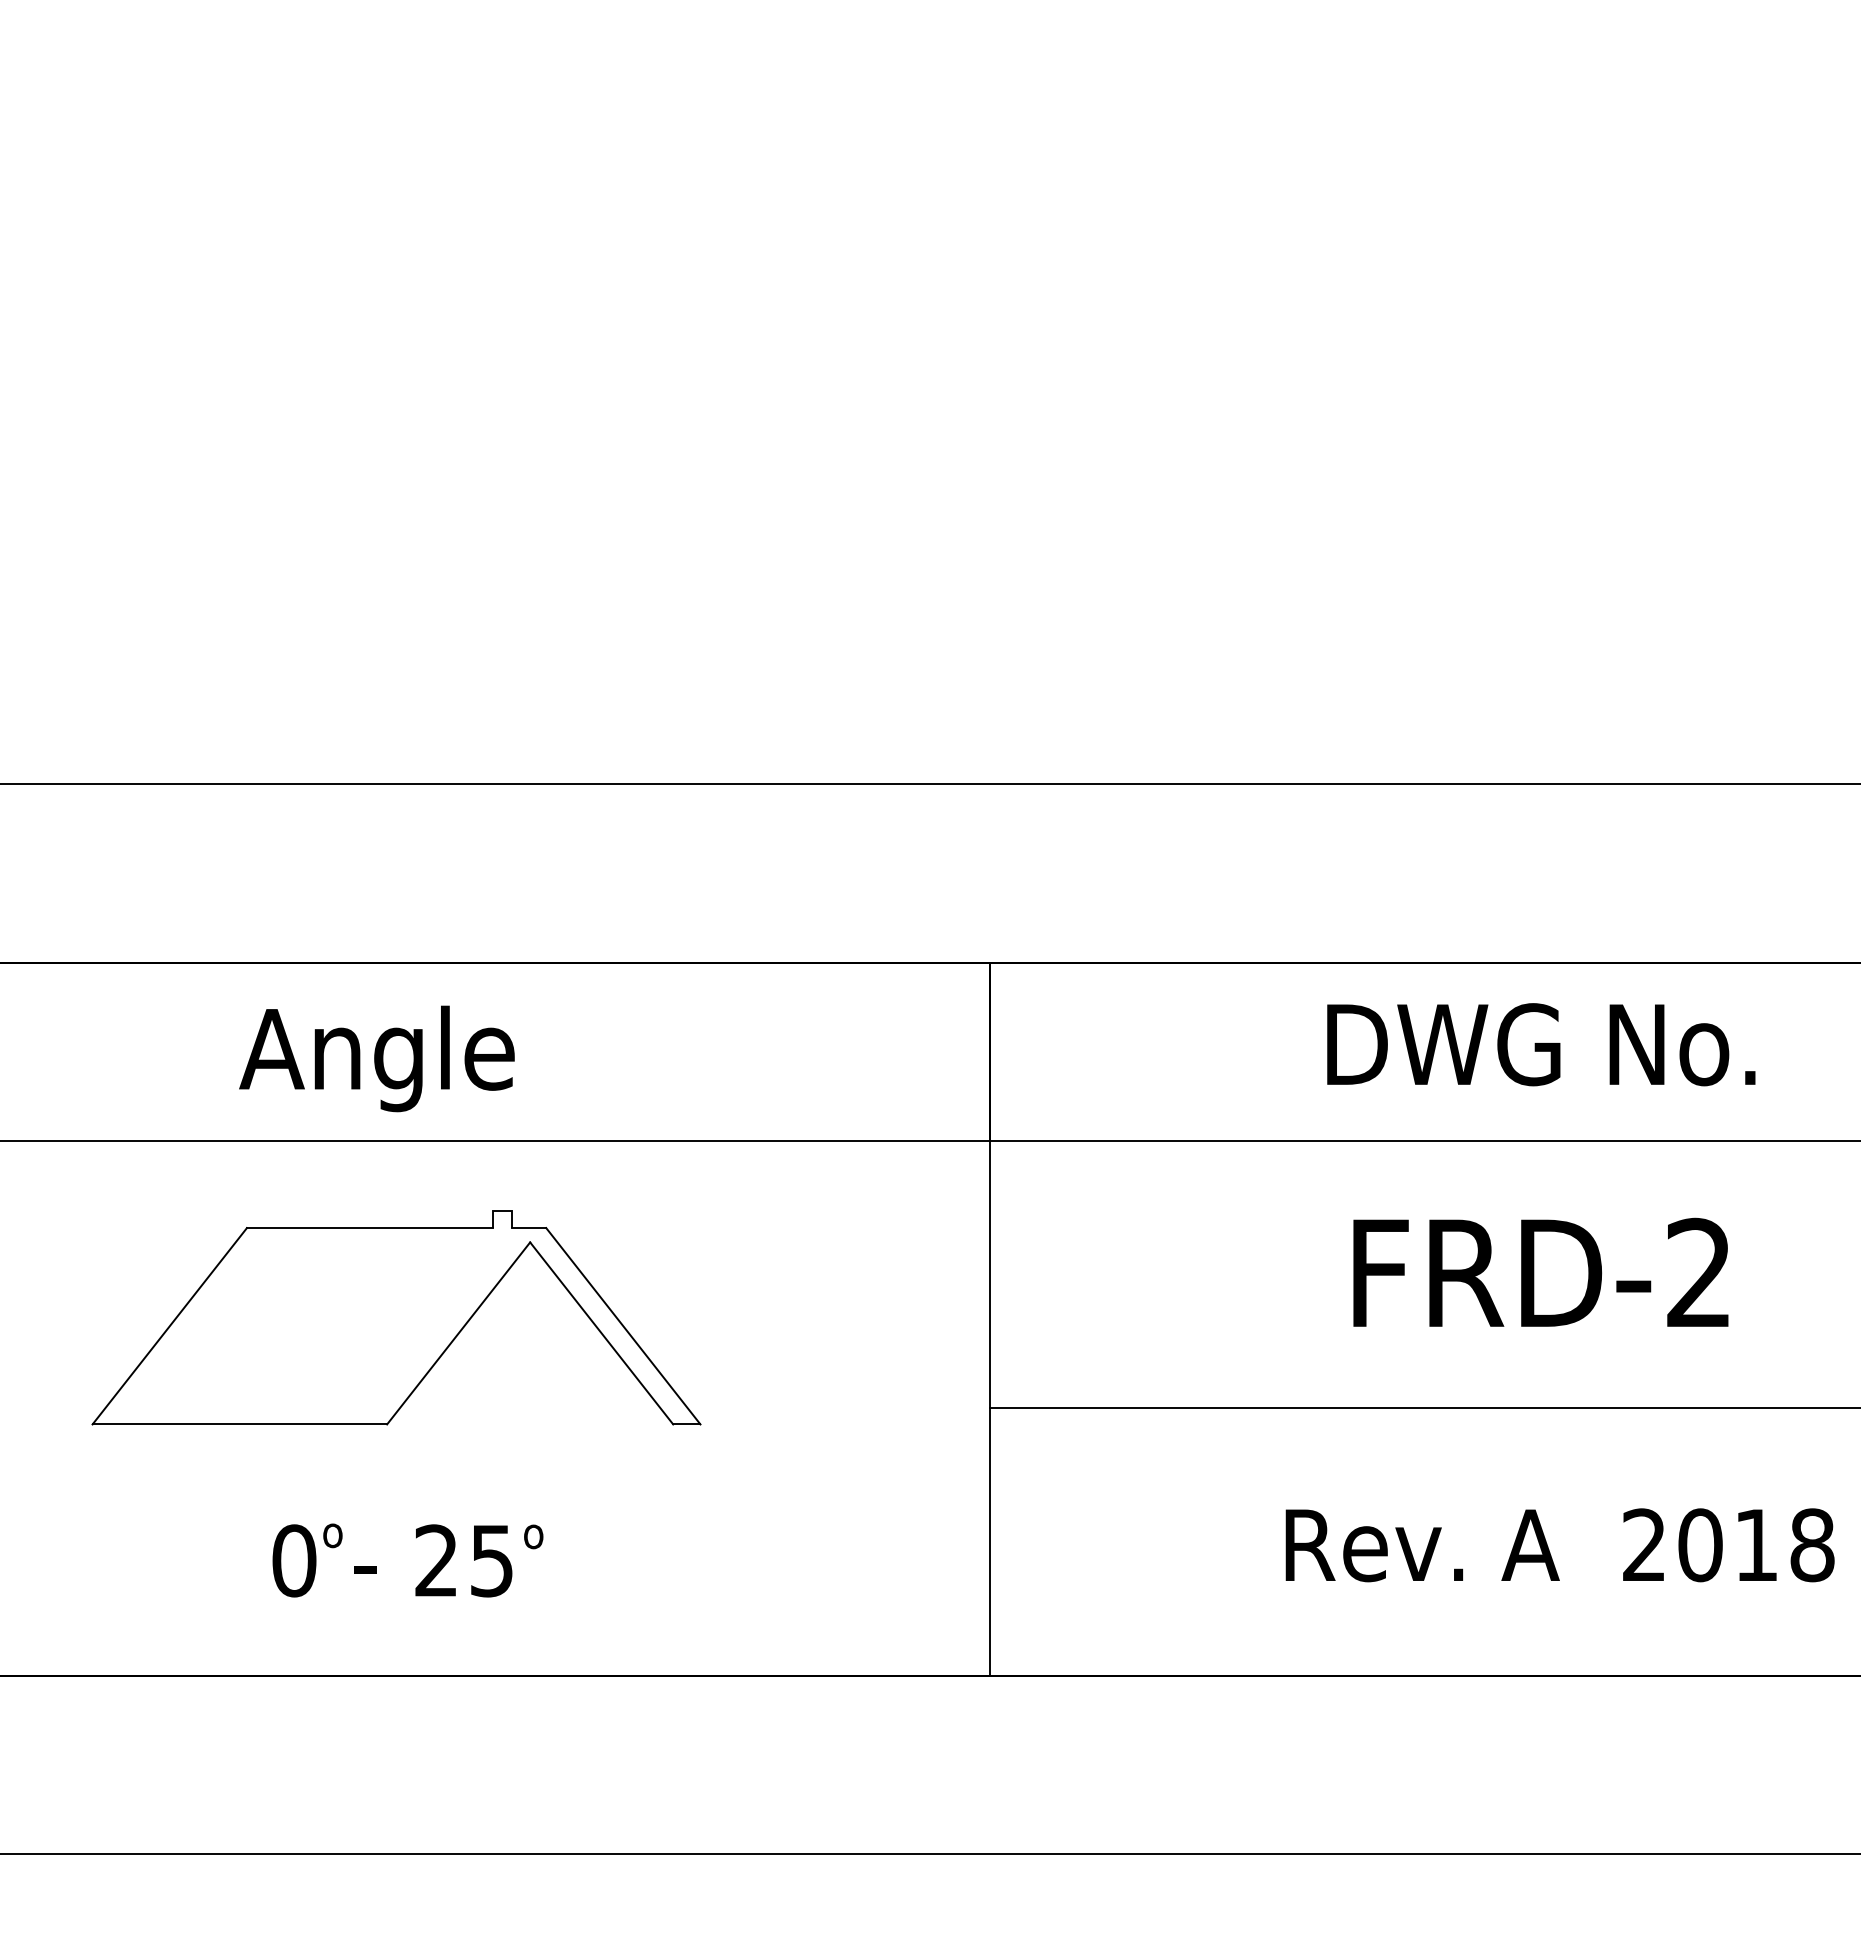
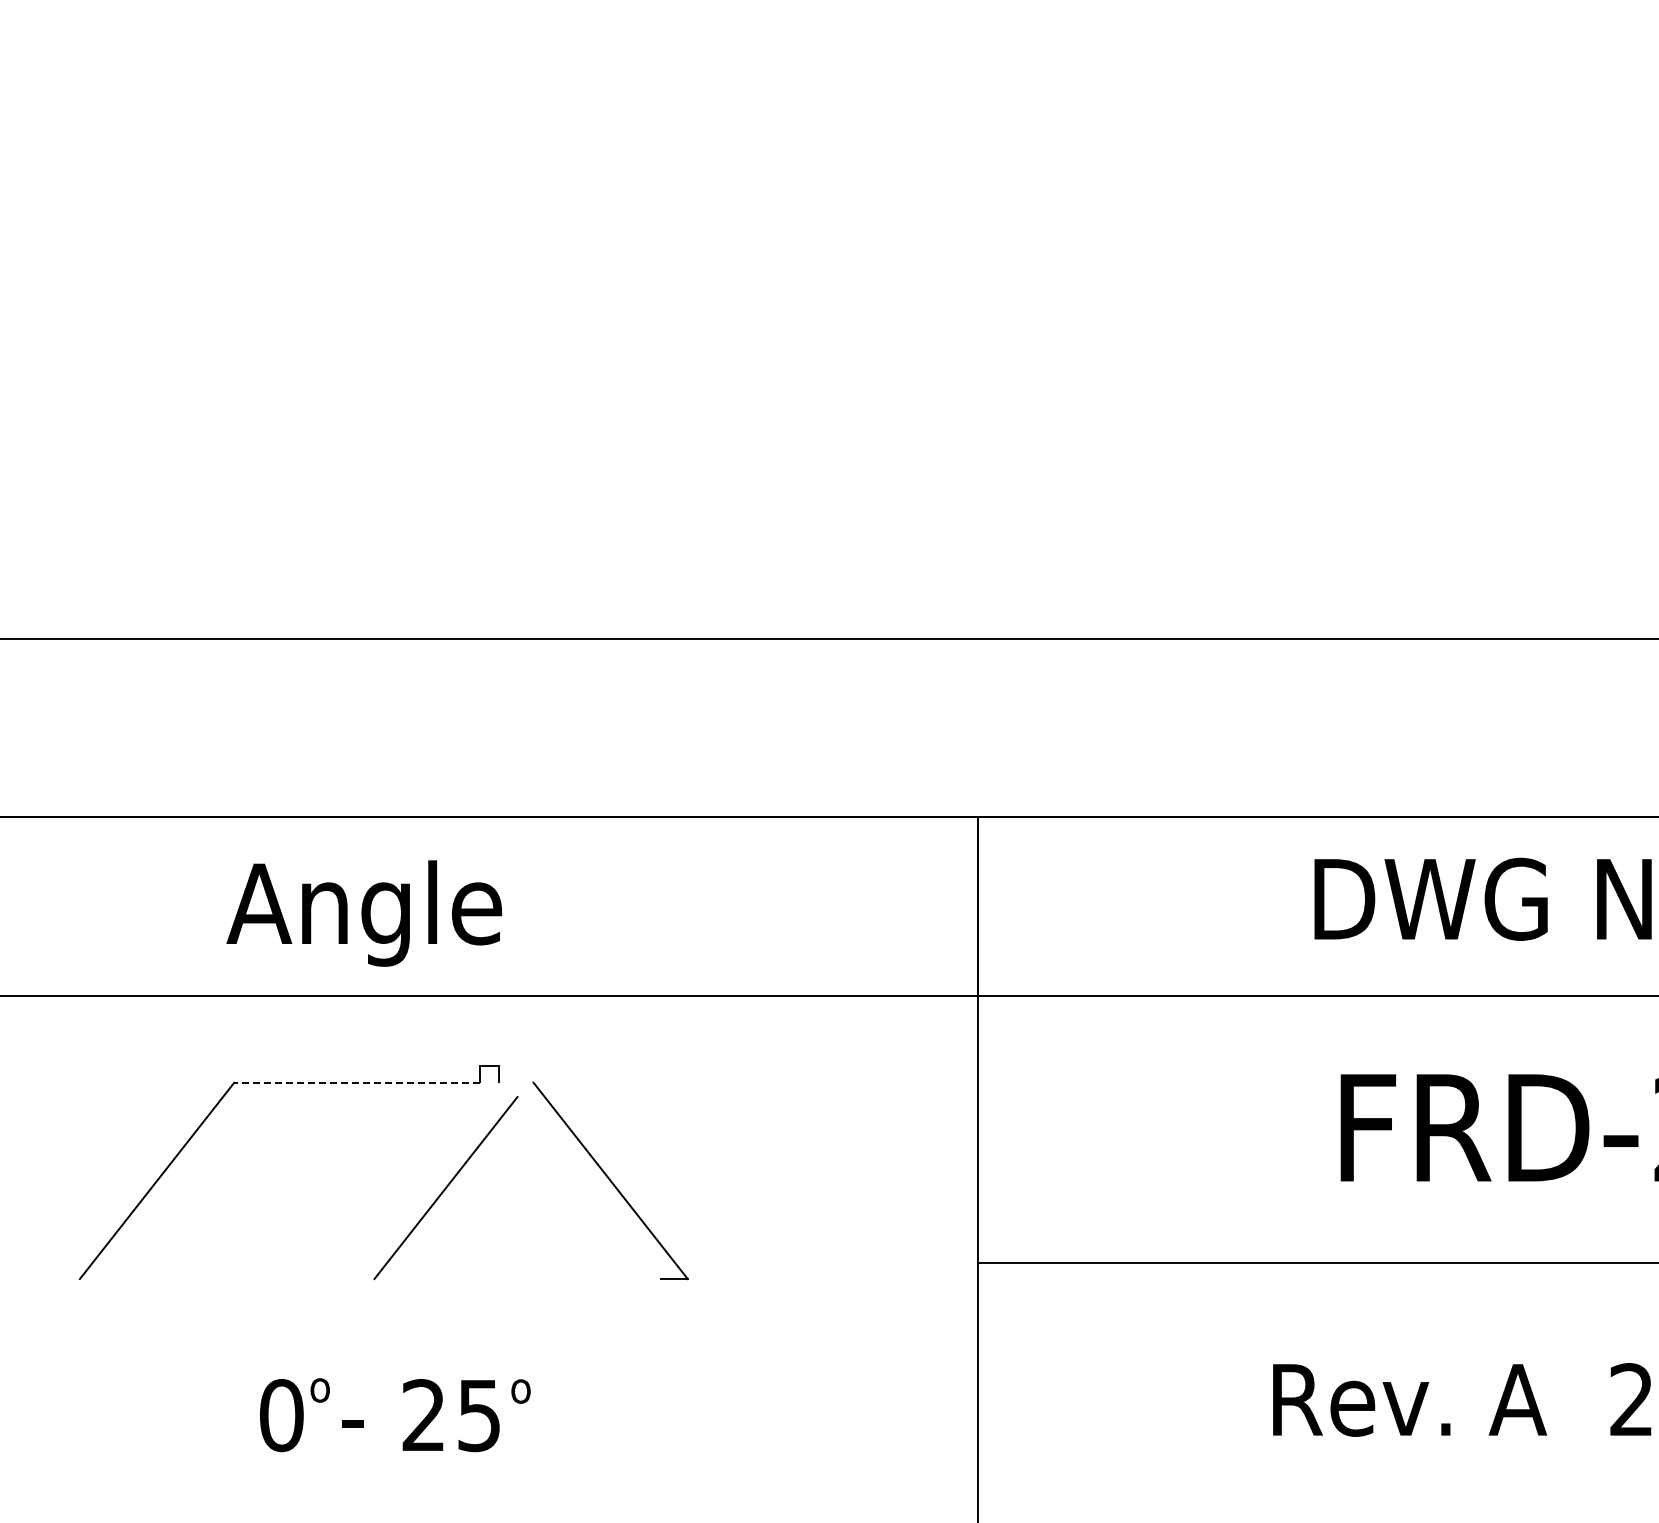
line: (369, 1228) -> (356, 1083), solid -> dashed
line: (528, 1228) -> (515, 1083), removed
line: (601, 1333) -> (588, 1188), removed
line: (239, 1424) -> (226, 1279), removed

